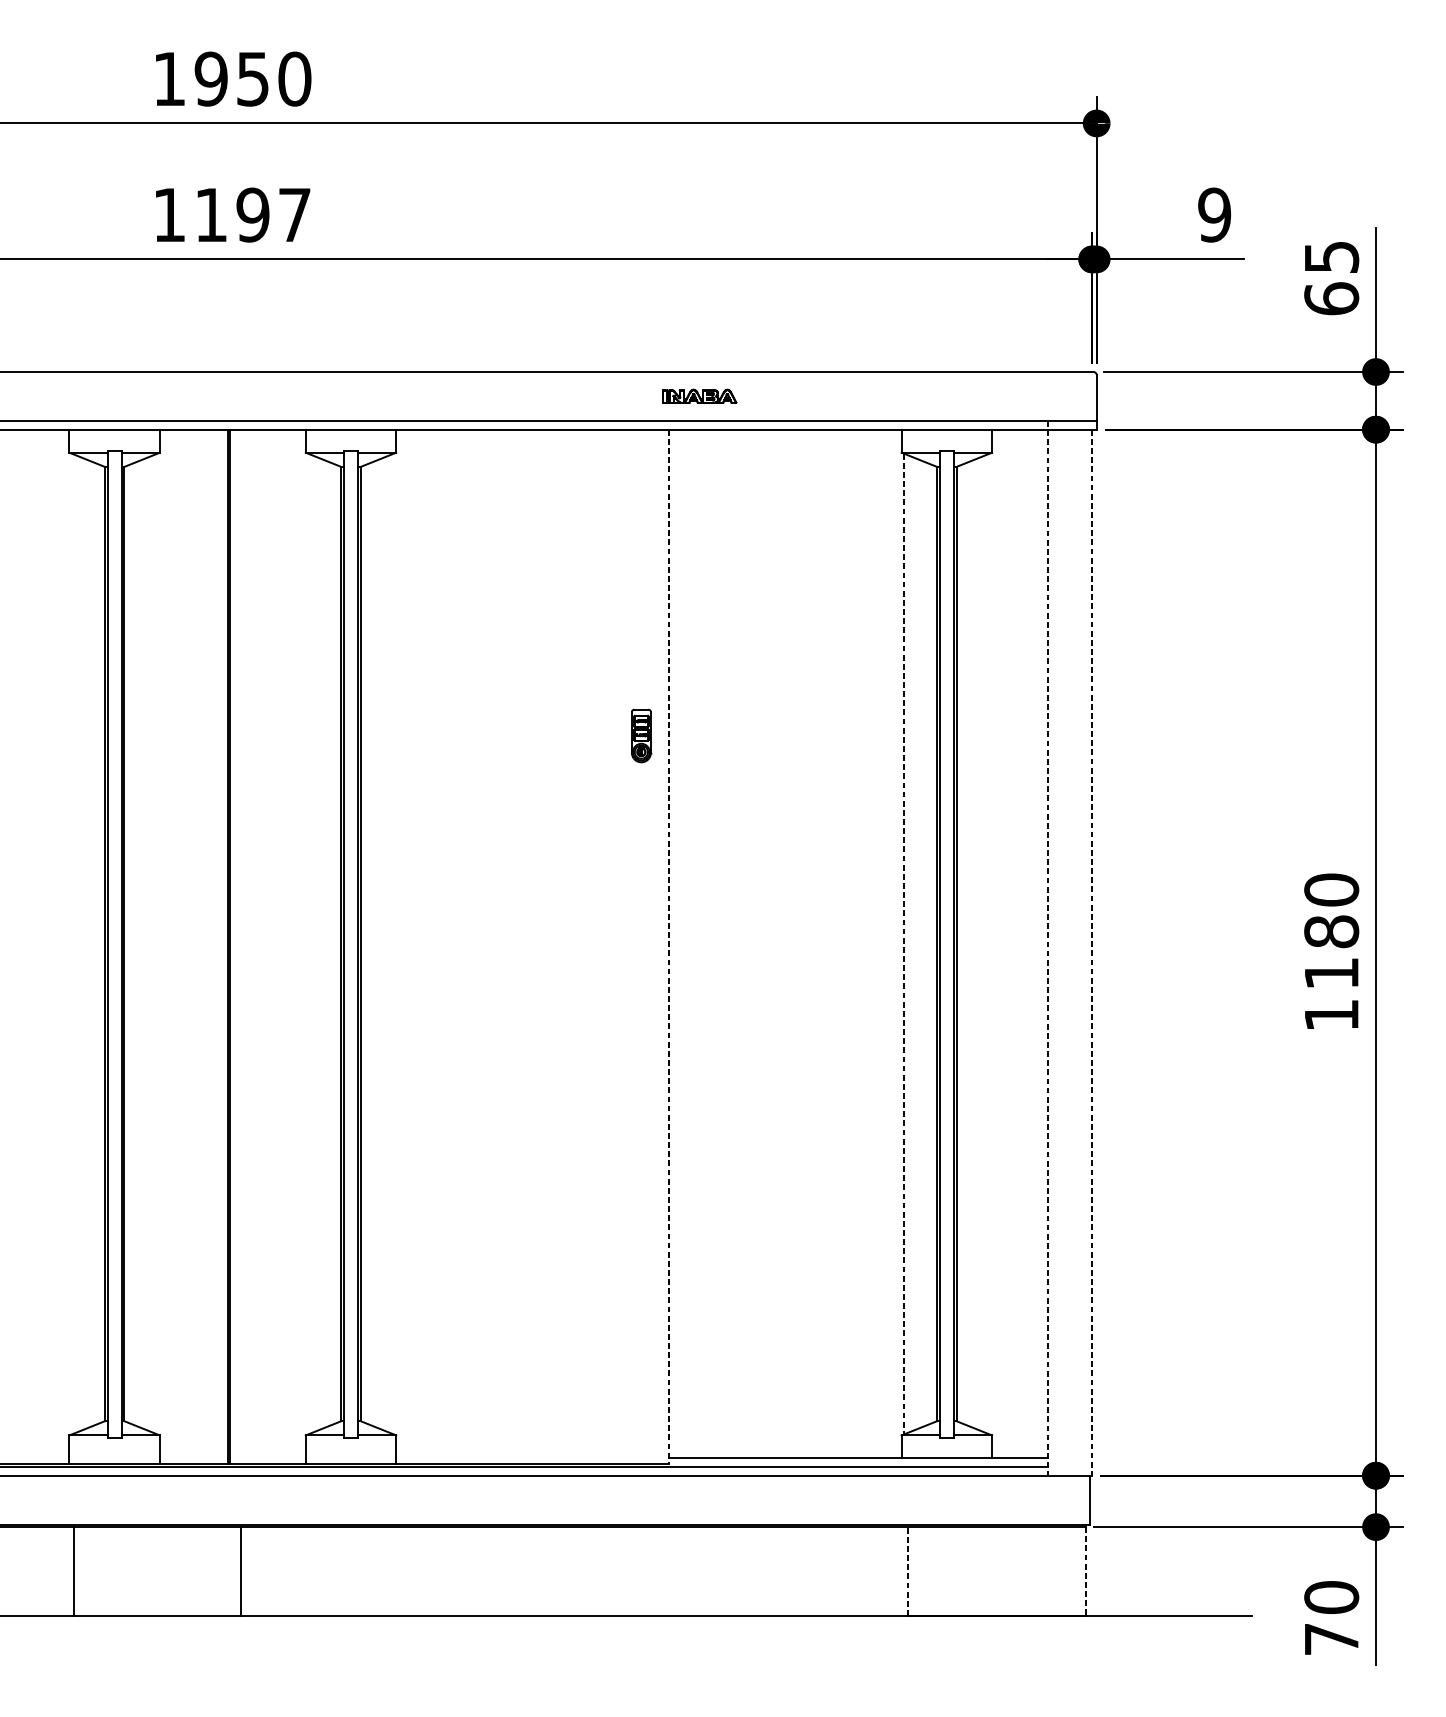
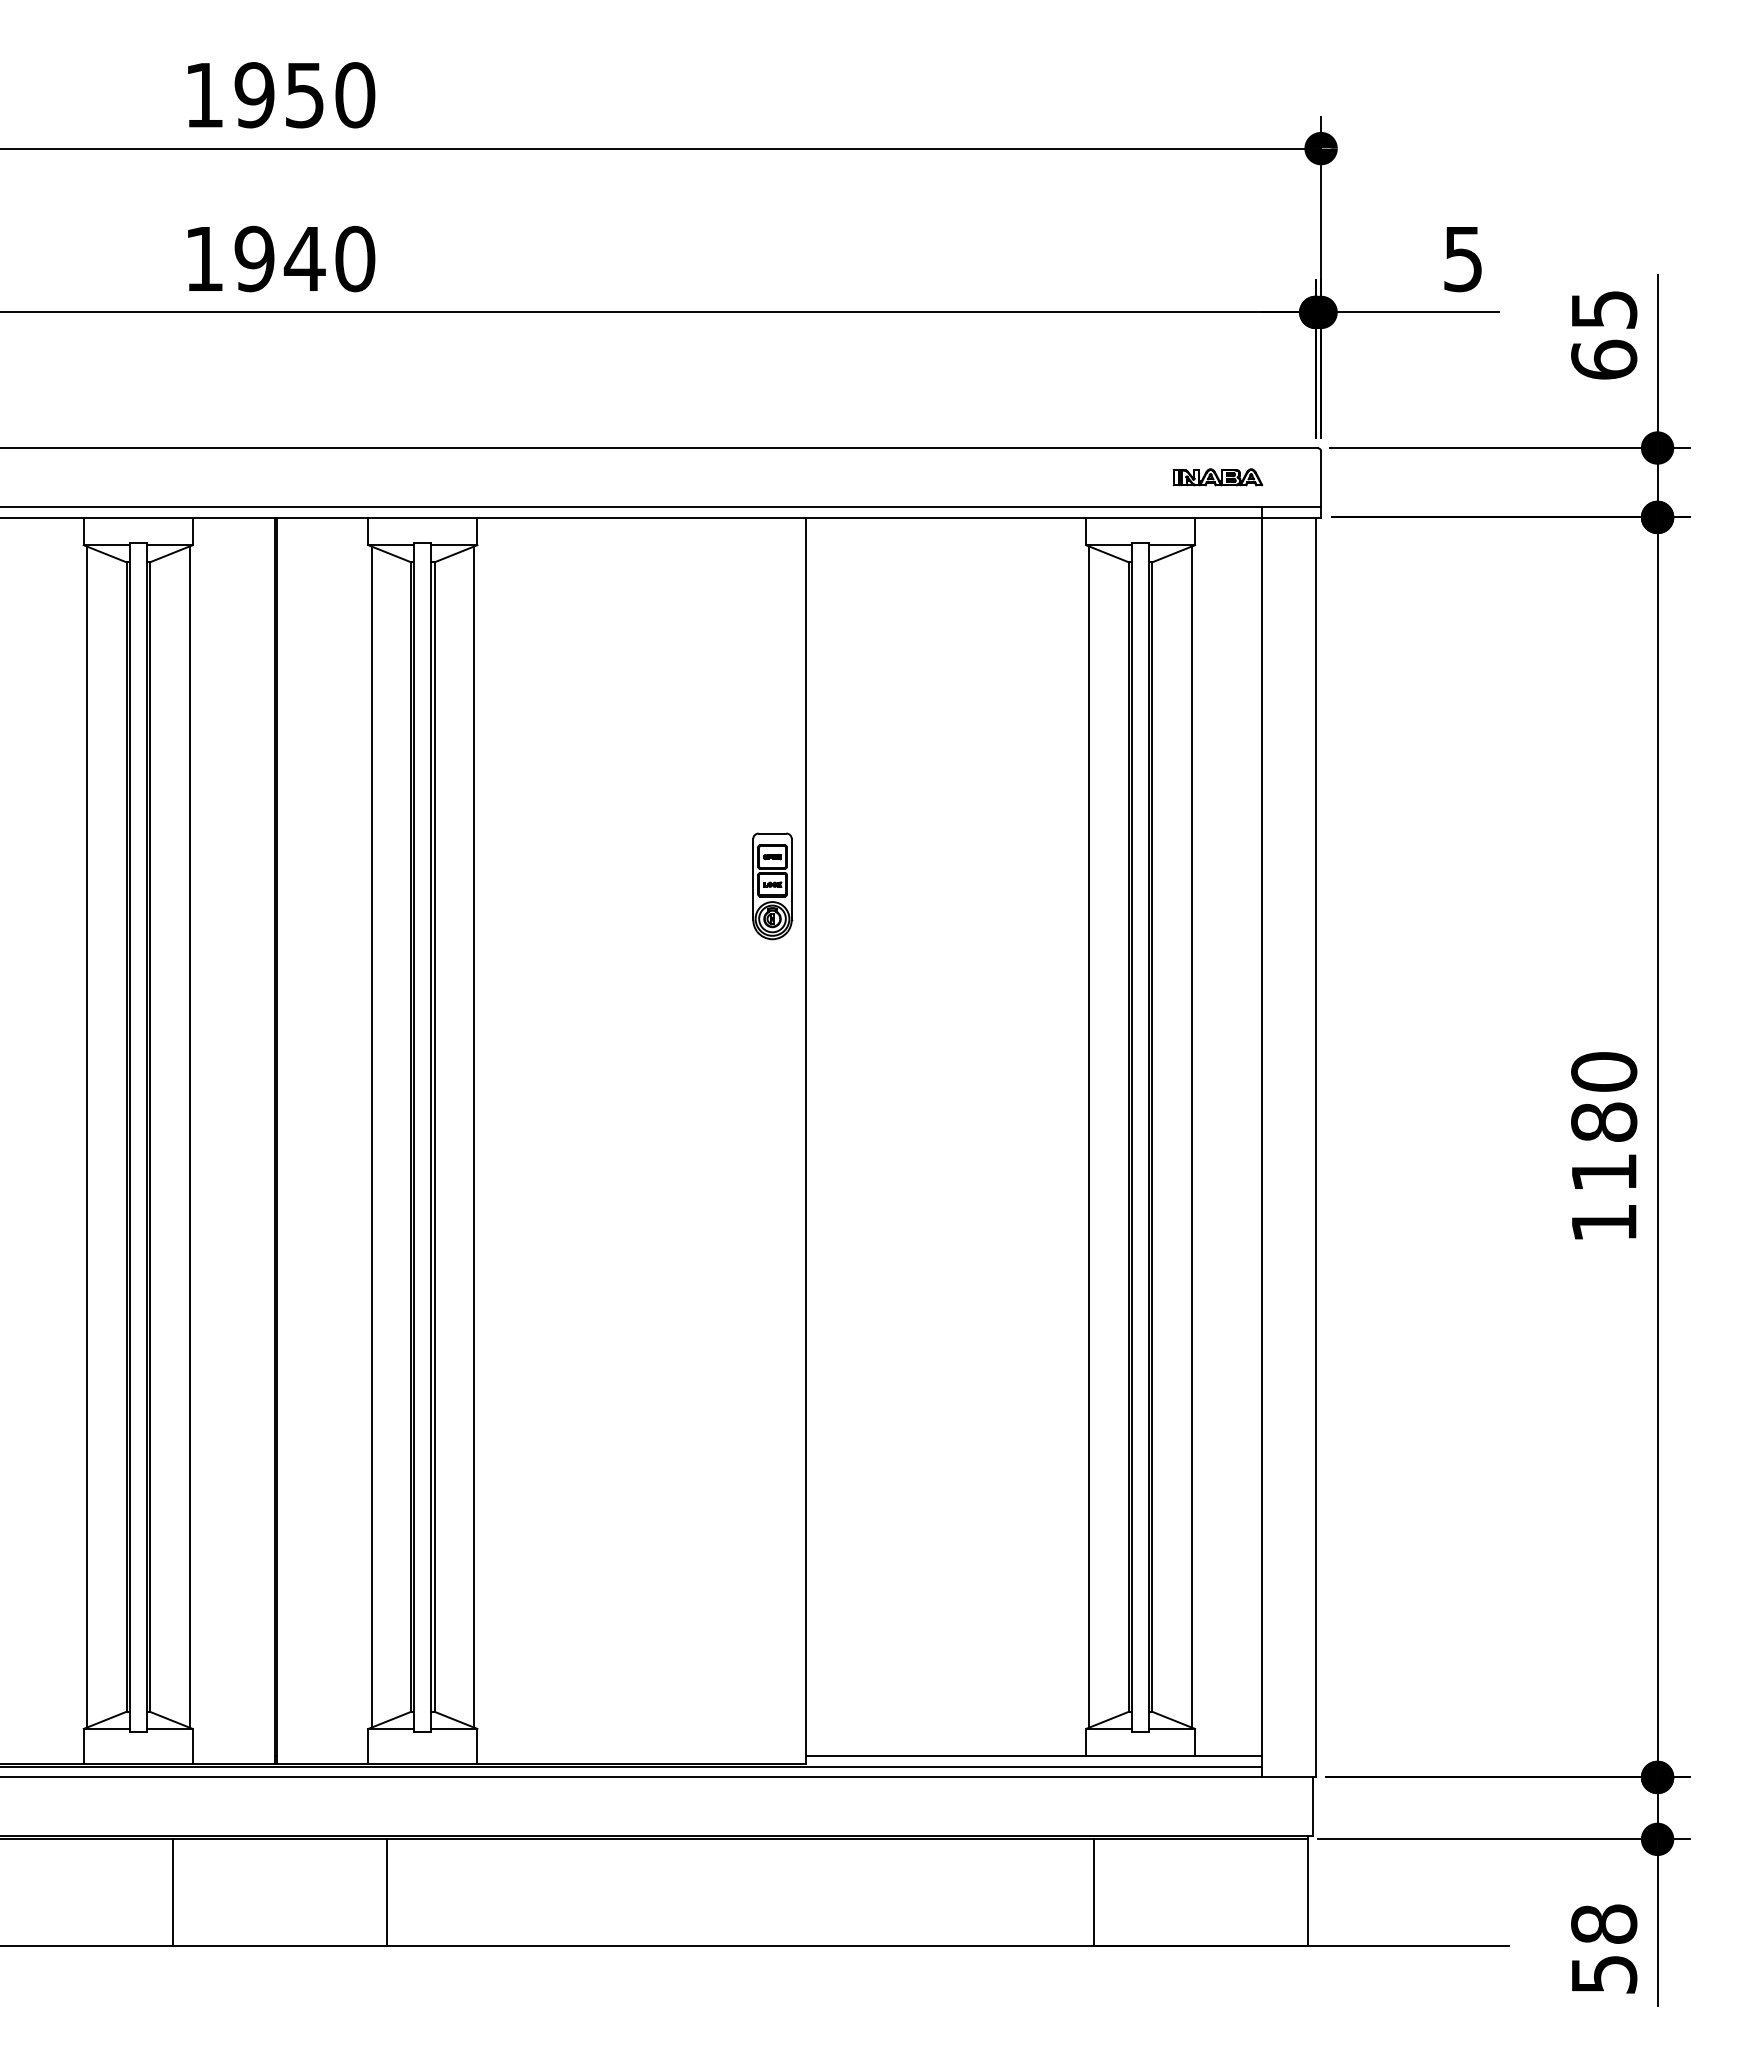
text: (252, 214) -> (304, 258), 1197 -> 1940
text: (1214, 214) -> (1462, 258), 9 -> 5
part: (699, 396) -> (1217, 477), moved
part: (641, 736) -> (772, 886), size x1.67
line: (71, 943) -> (86, 1136), added
line: (157, 943) -> (189, 1136), added
line: (308, 943) -> (371, 1136), added
line: (393, 943) -> (474, 1136), added
line: (989, 943) -> (1191, 1136), added
line: (904, 944) -> (1089, 1137), dashed -> solid
line: (669, 946) -> (806, 1140), dashed -> solid
line: (1048, 948) -> (1262, 1142), dashed -> solid
line: (1092, 952) -> (1315, 1147), dashed -> solid
line: (74, 1571) -> (173, 1892), moved
line: (241, 1571) -> (386, 1892), moved
line: (908, 1571) -> (1094, 1892), dashed -> solid
line: (1085, 1572) -> (1307, 1893), dashed -> solid
text: (1331, 1617) -> (1604, 1948), 70 -> 58

